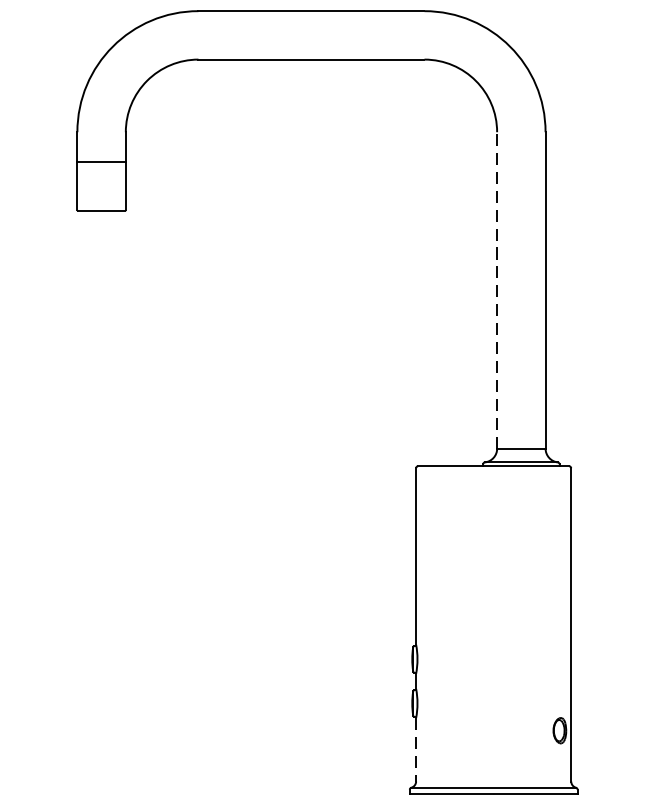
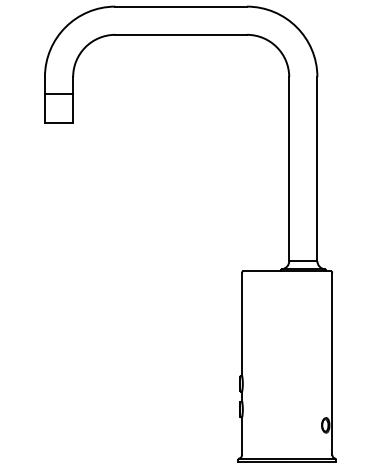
line: (497, 289) -> (289, 168), dashed -> solid
line: (416, 751) -> (242, 437), dashed -> solid

